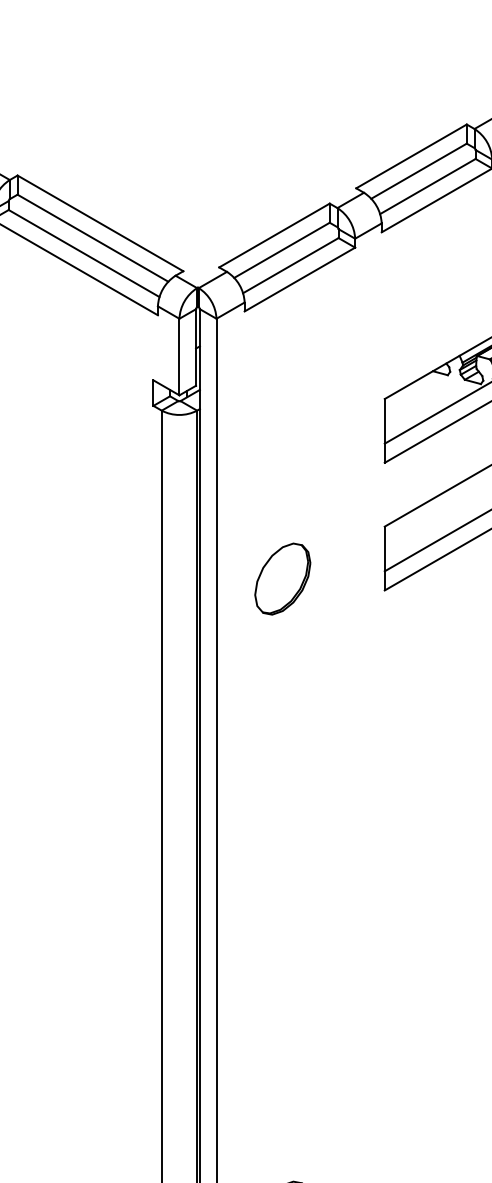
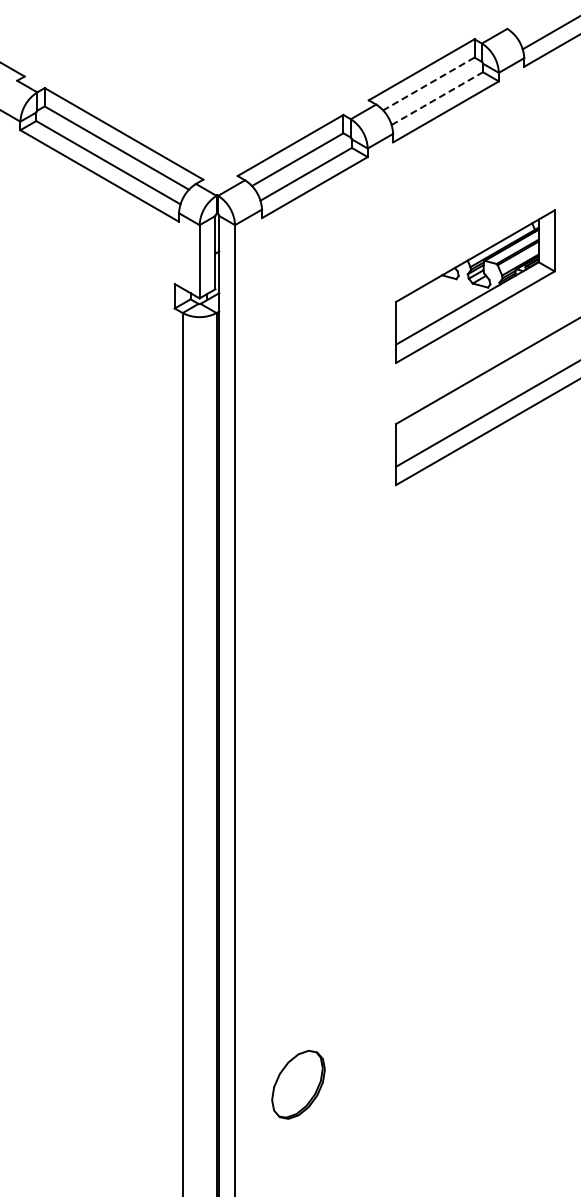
line: (418, 170) -> (428, 83), solid -> dashed
line: (428, 186) -> (437, 98), solid -> dashed
part: (282, 579) -> (298, 474), removed

